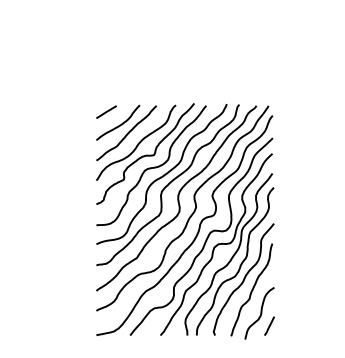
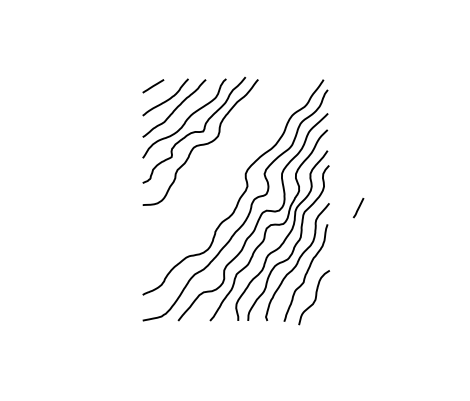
part: (176, 197) -> (226, 175), removed
line: (269, 326) -> (358, 208), moved

